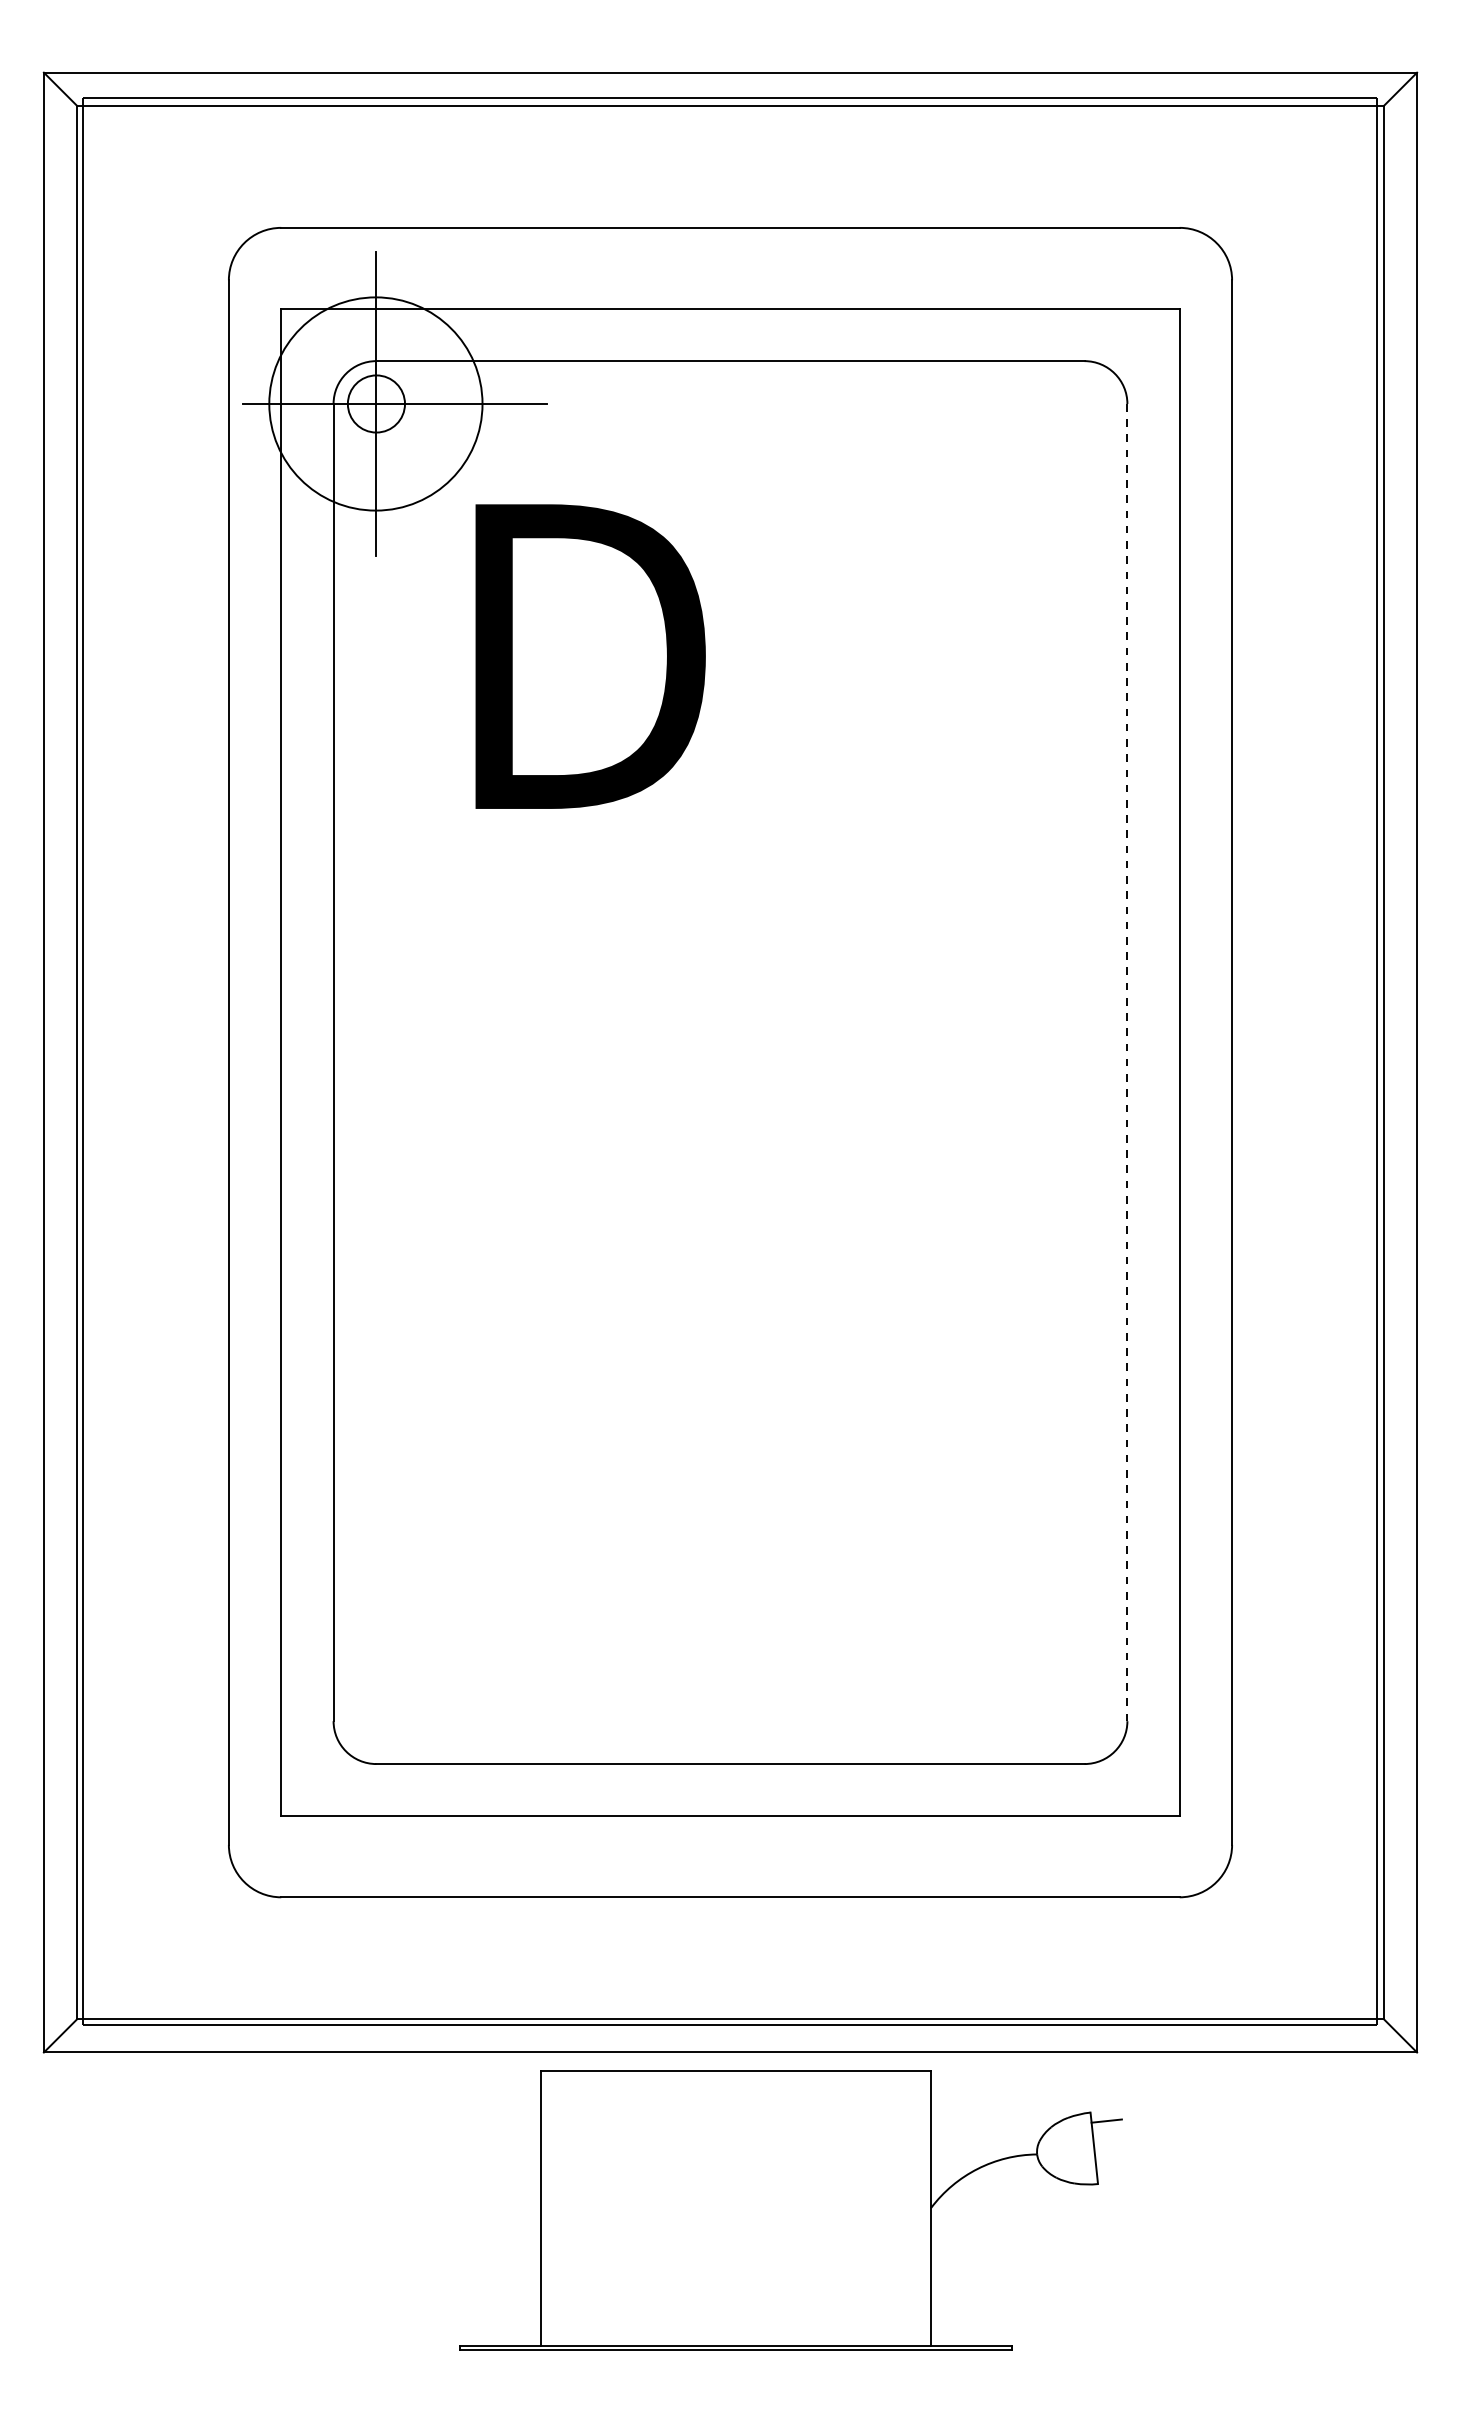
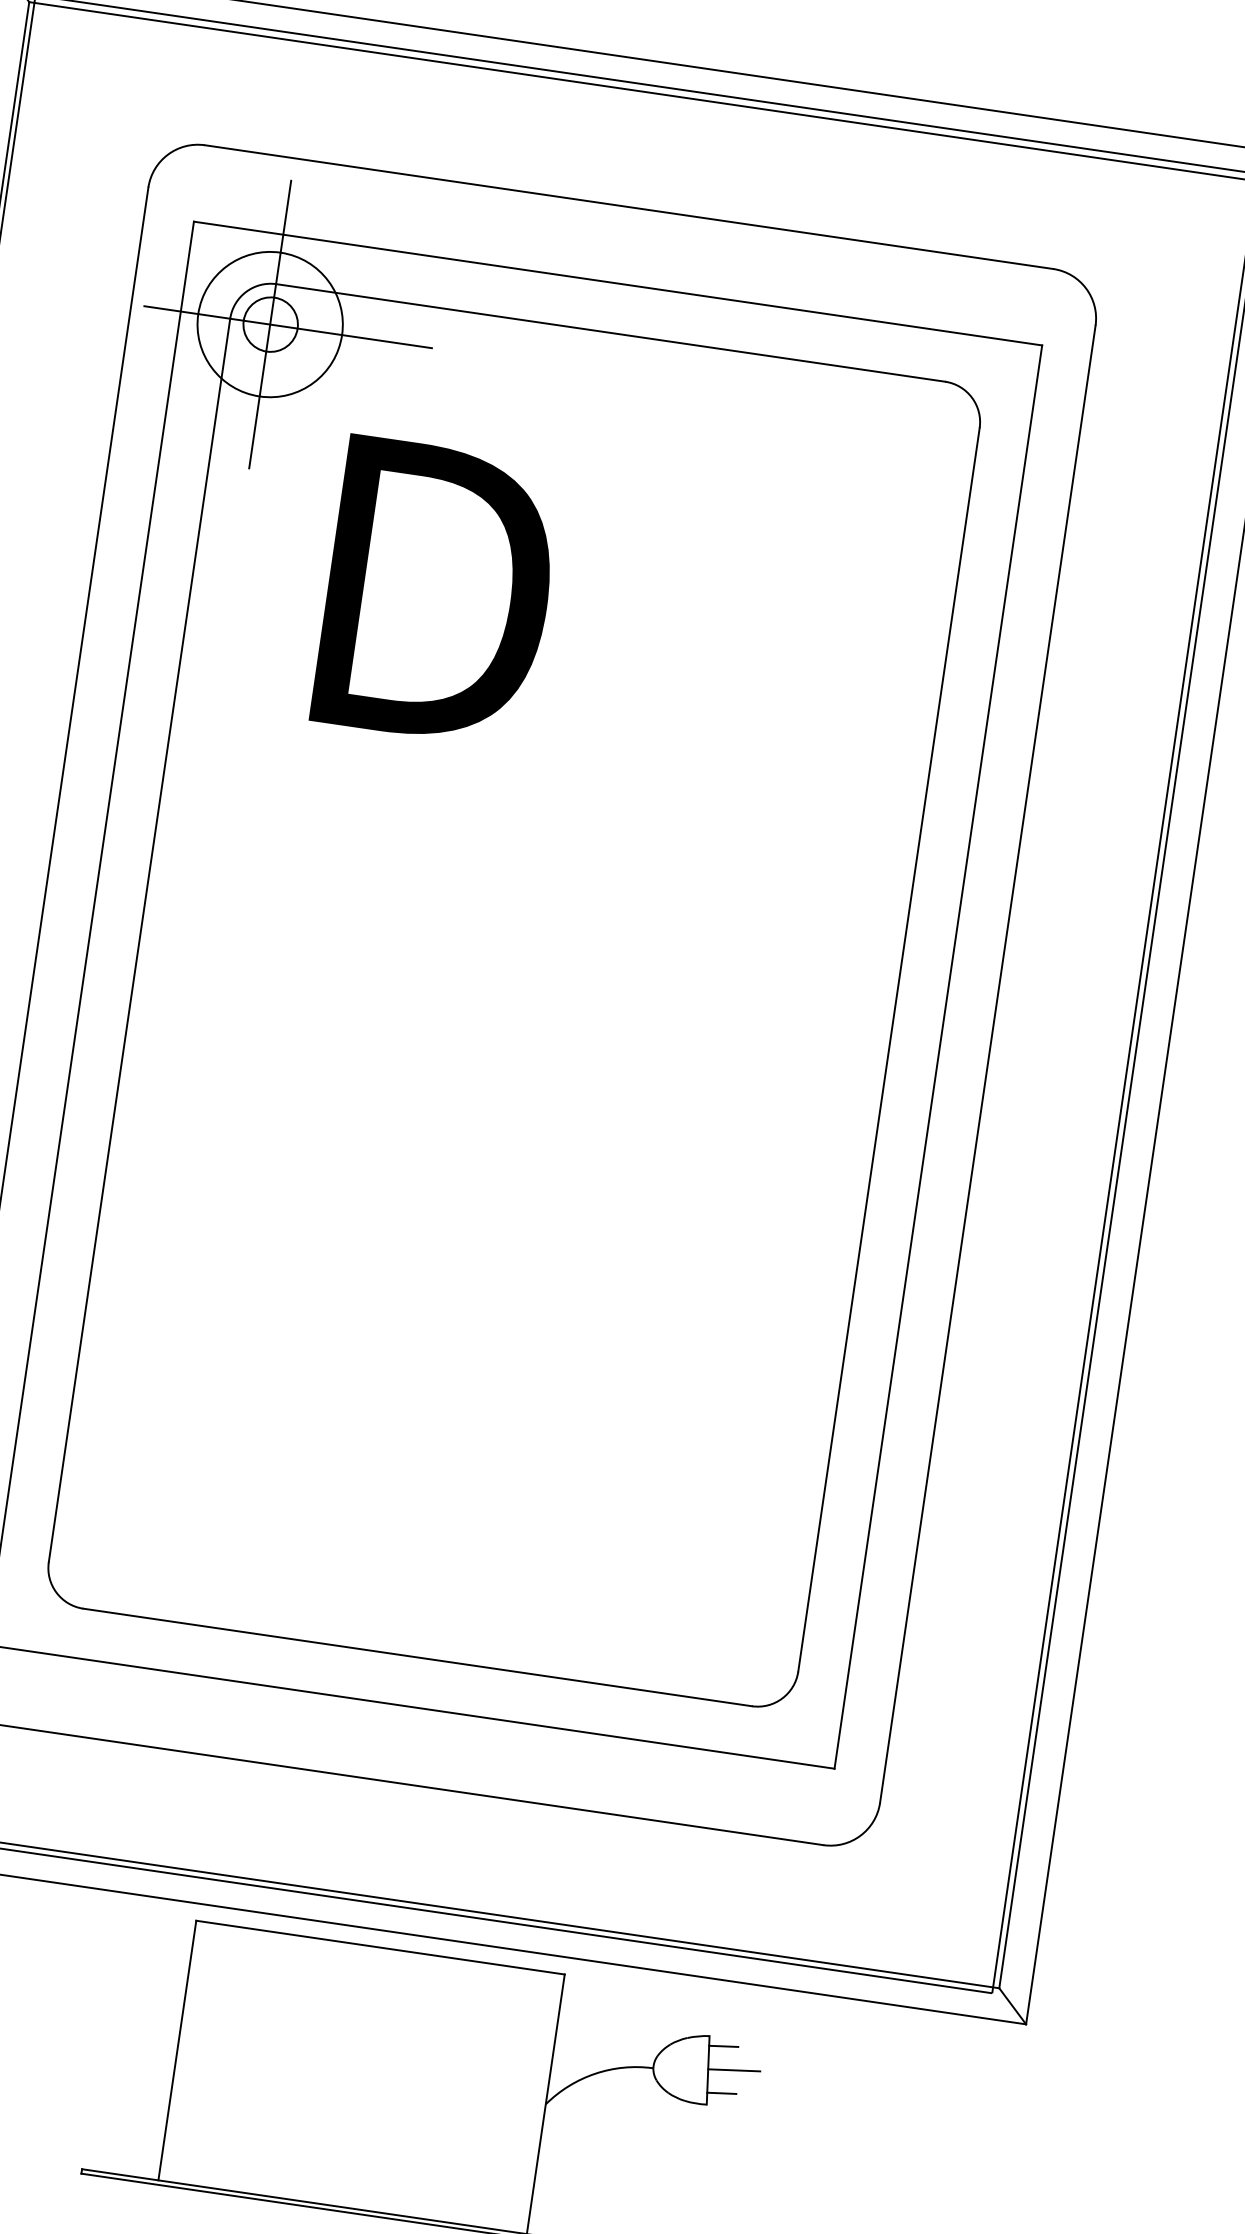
circle: (375, 403) -> (269, 324), size x0.71
line: (1127, 1062) -> (889, 1049), dashed -> solid
line: (1121, 2144) -> (734, 2070), added
line: (1111, 2169) -> (721, 2092), added

